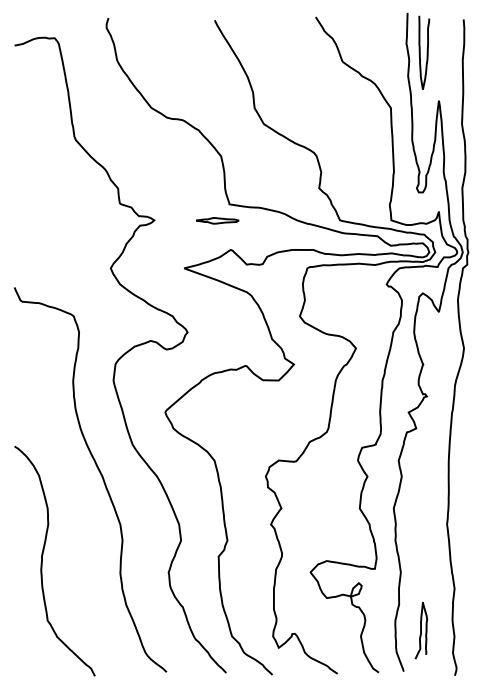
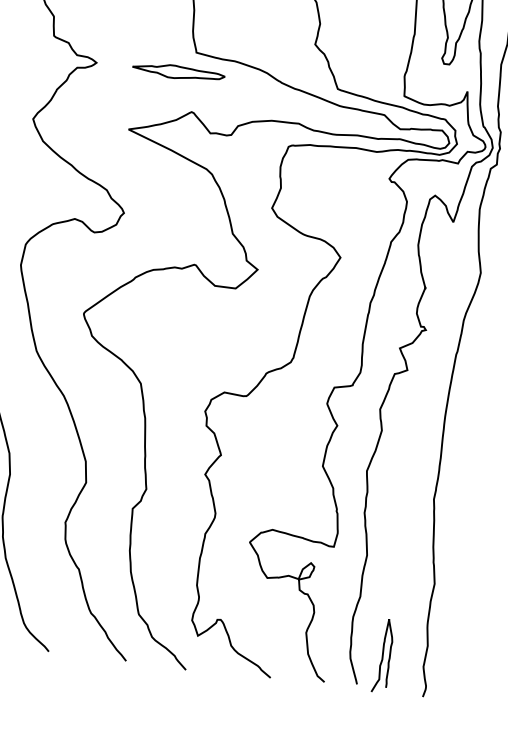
part: (217, 220) -> (178, 71), size x1.67
curve: (421, 630) -> (383, 655), moved

